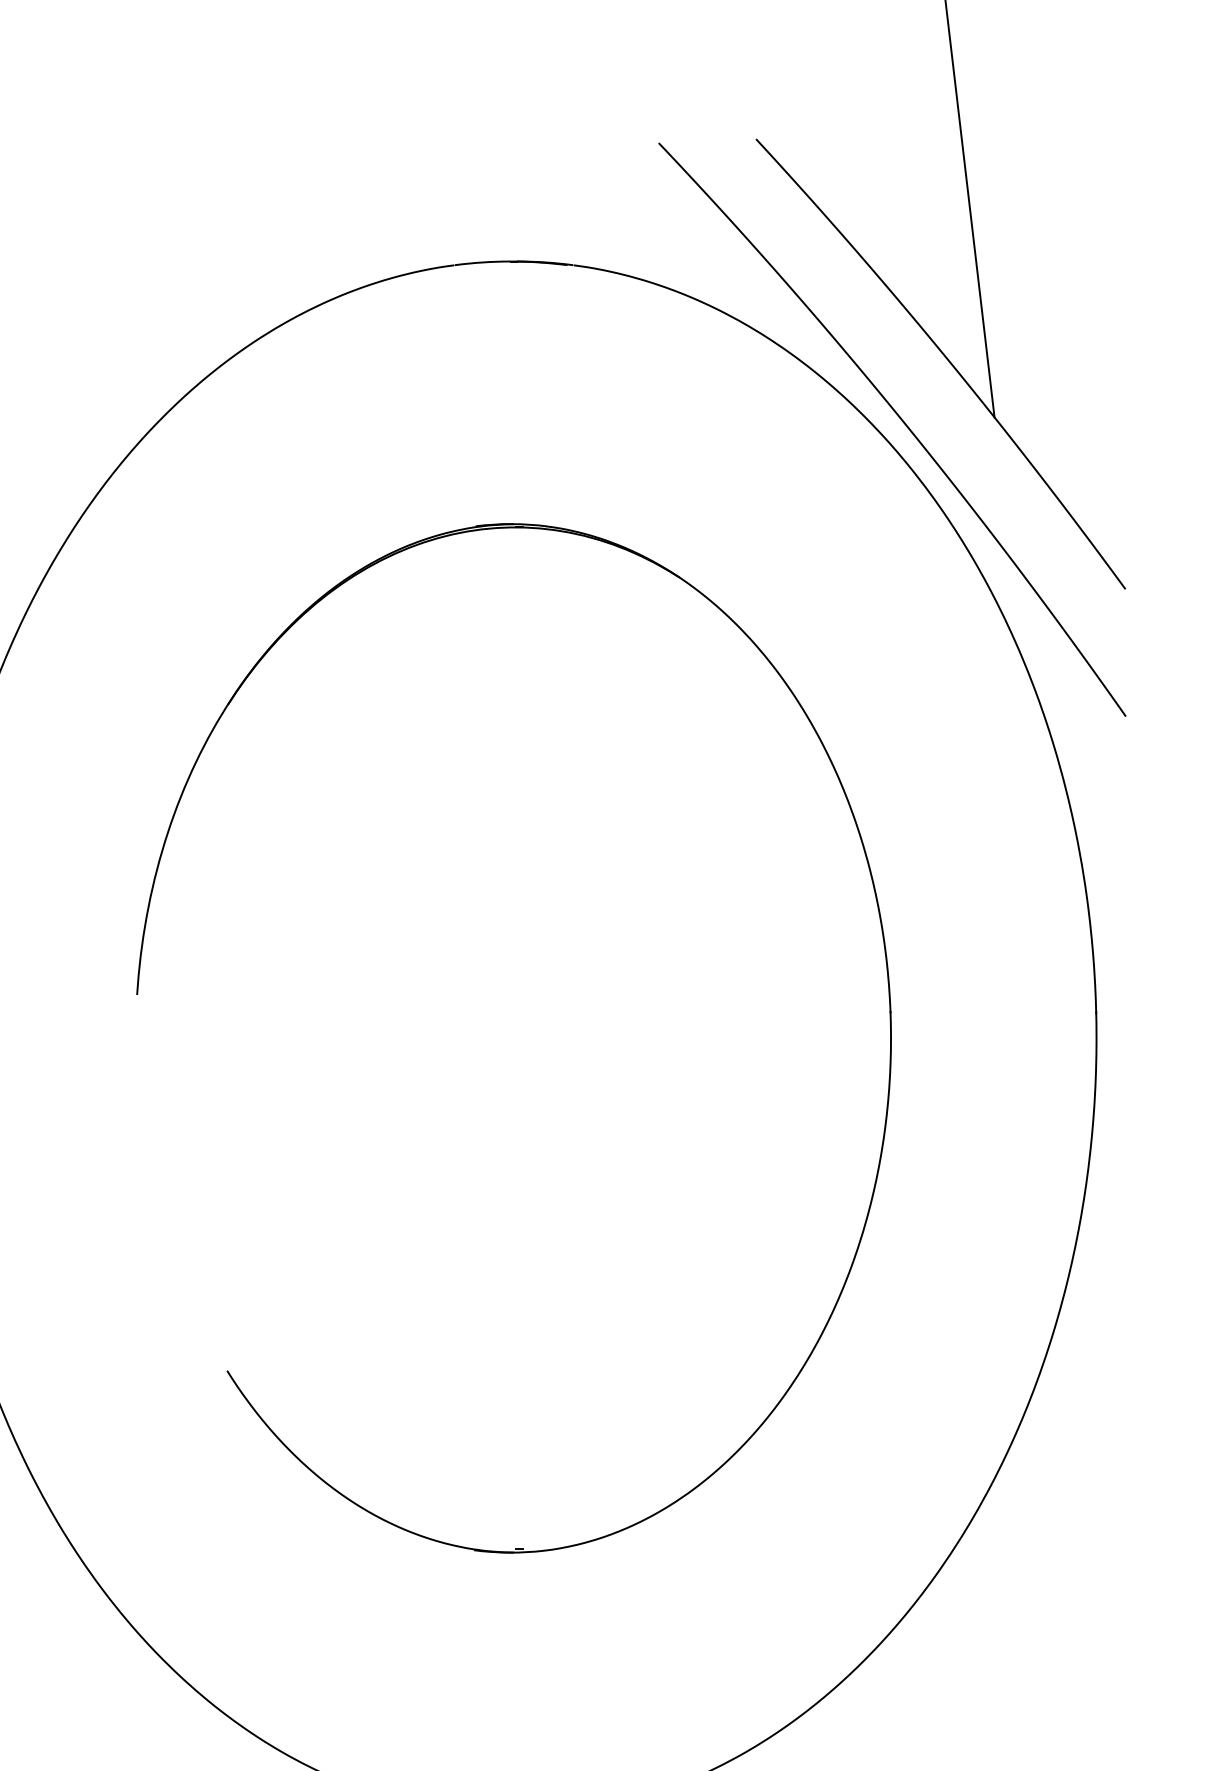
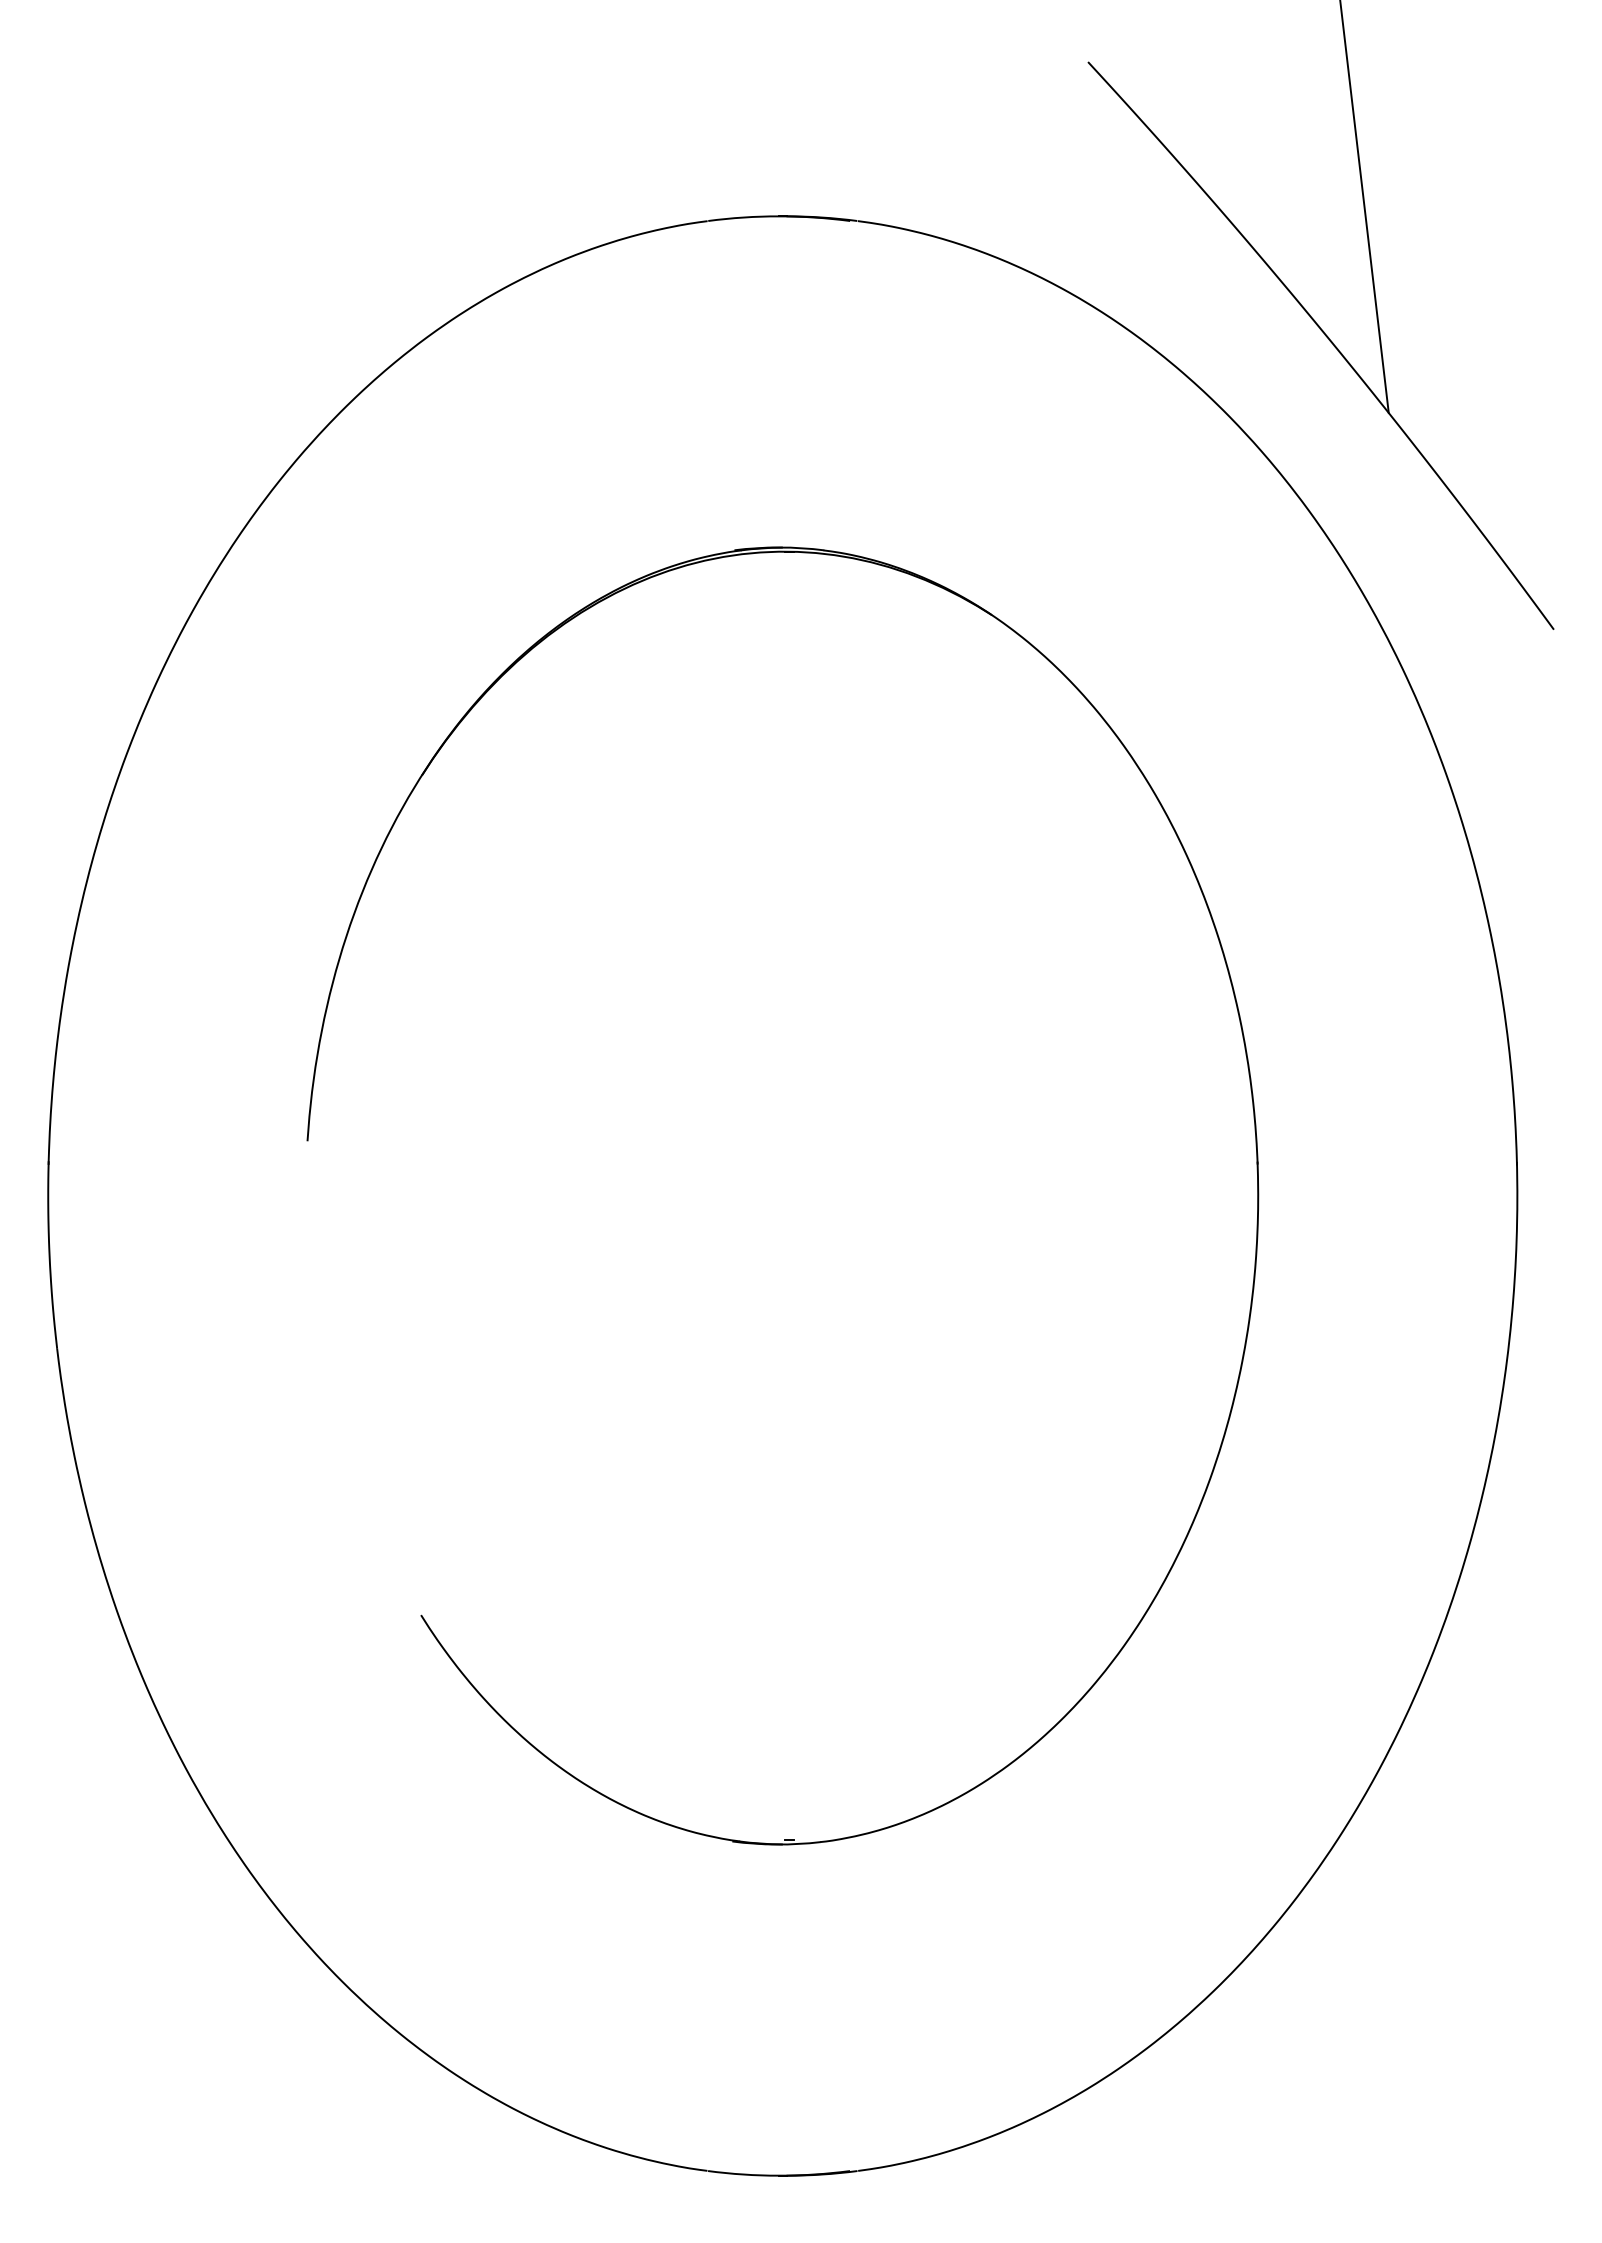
curve: (901, 421) -> (1271, 417), removed

